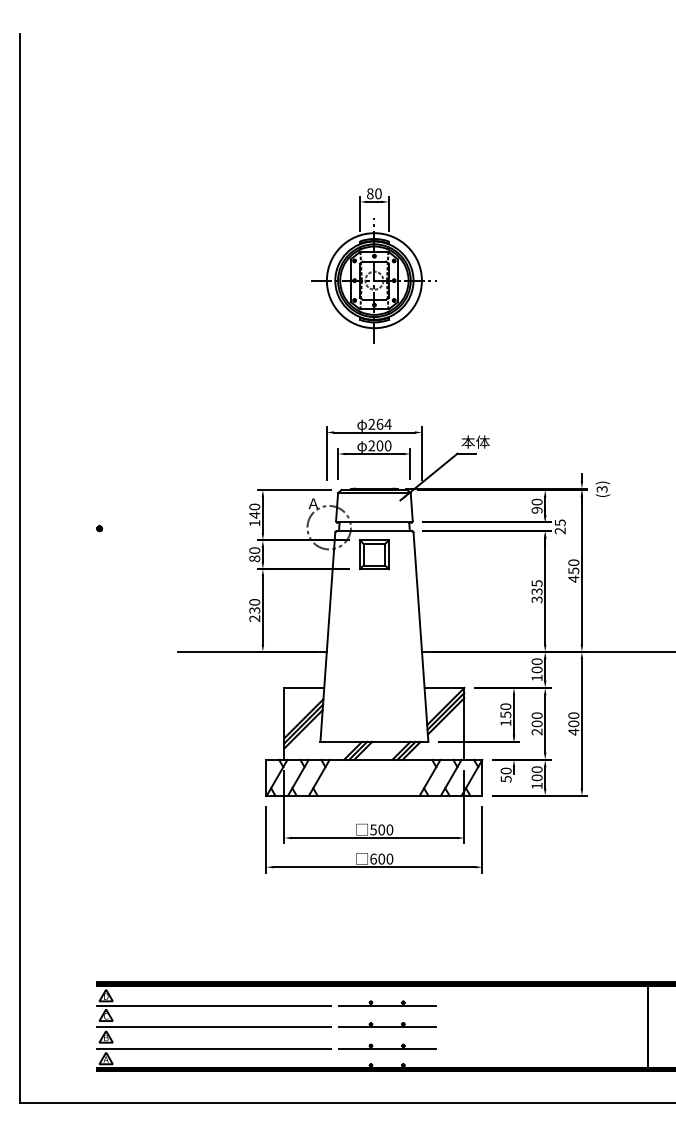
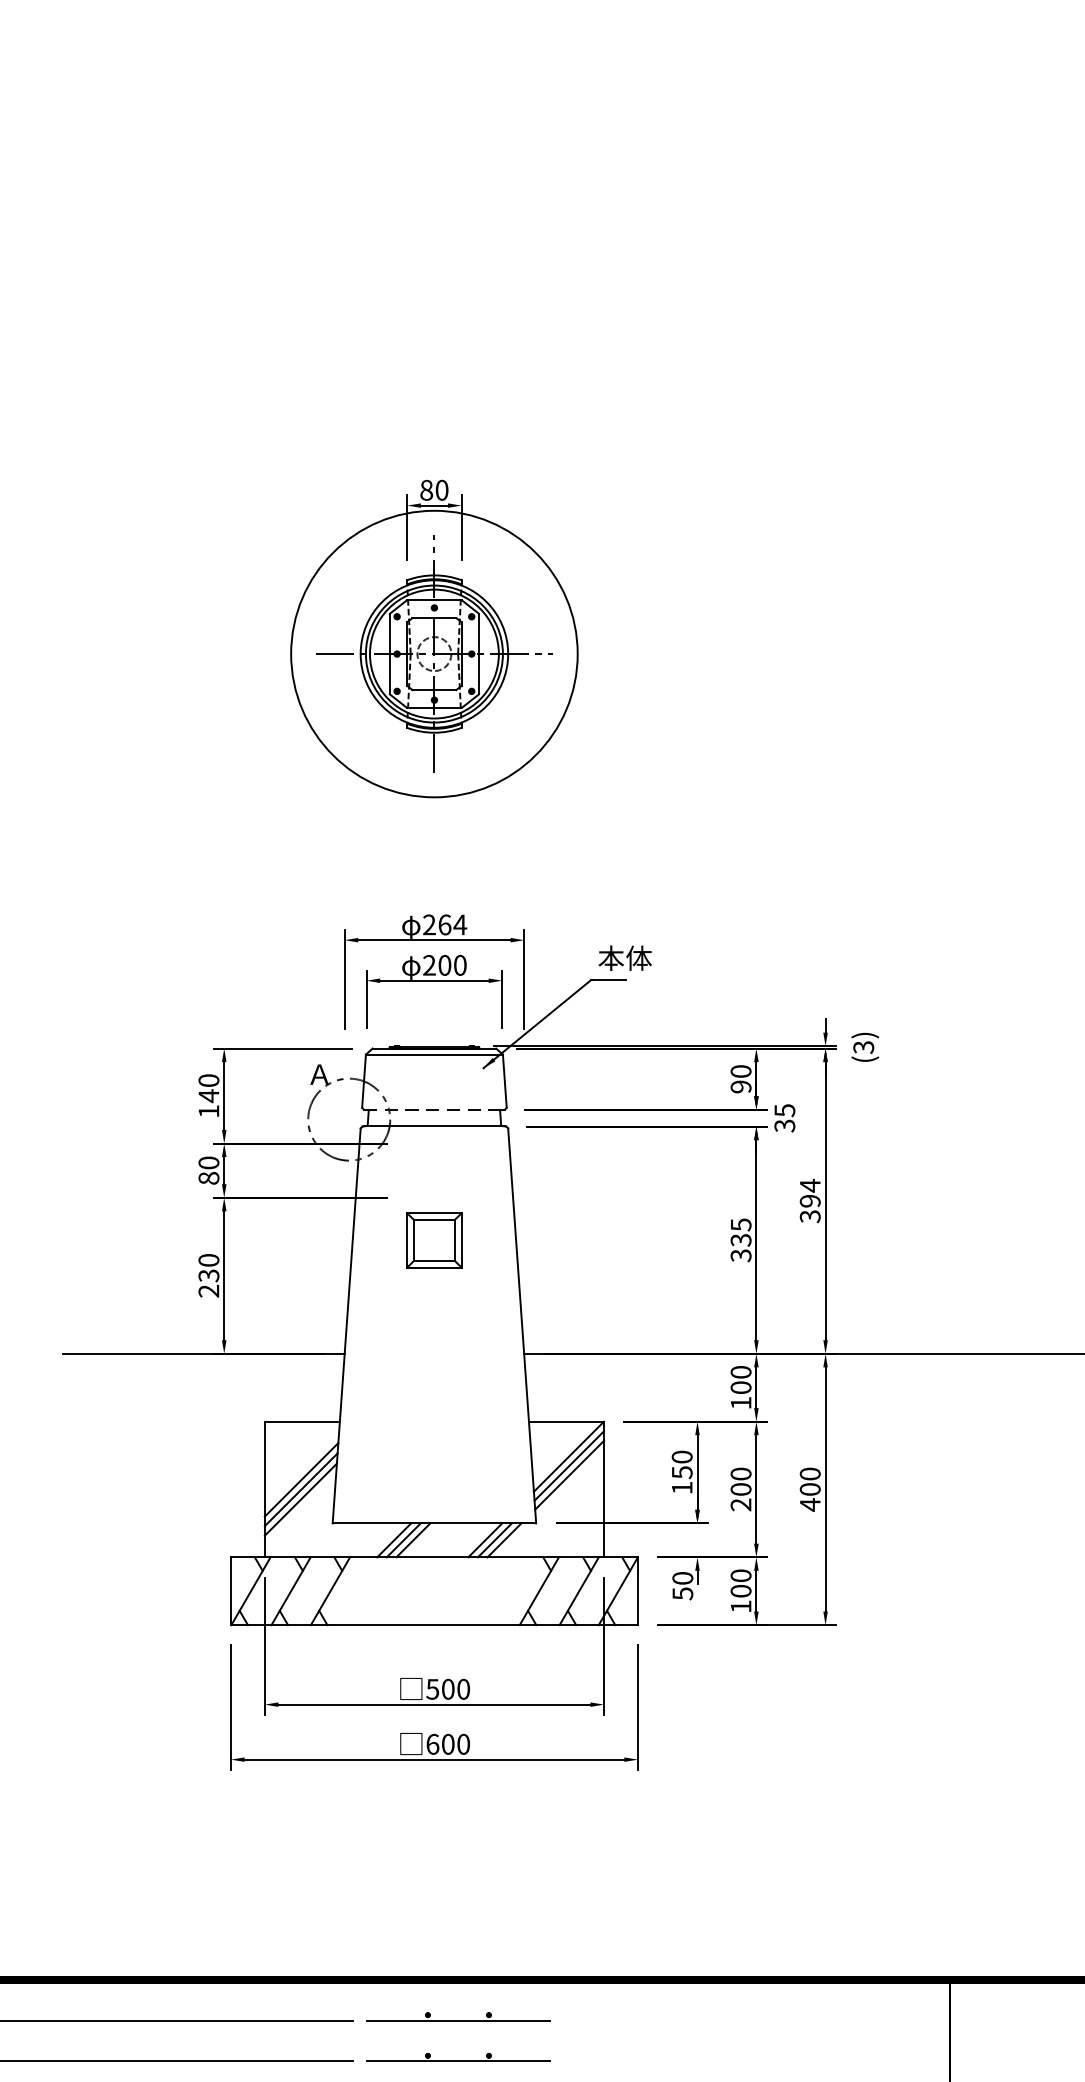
circle: (373, 280) -> (432, 653), size x1.6
line: (374, 522) -> (434, 1109), solid -> dashed
text: (560, 530) -> (785, 1124), 25 -> 35
part: (374, 554) -> (434, 1239), moved
text: (573, 570) -> (809, 1200), 450 -> 394

